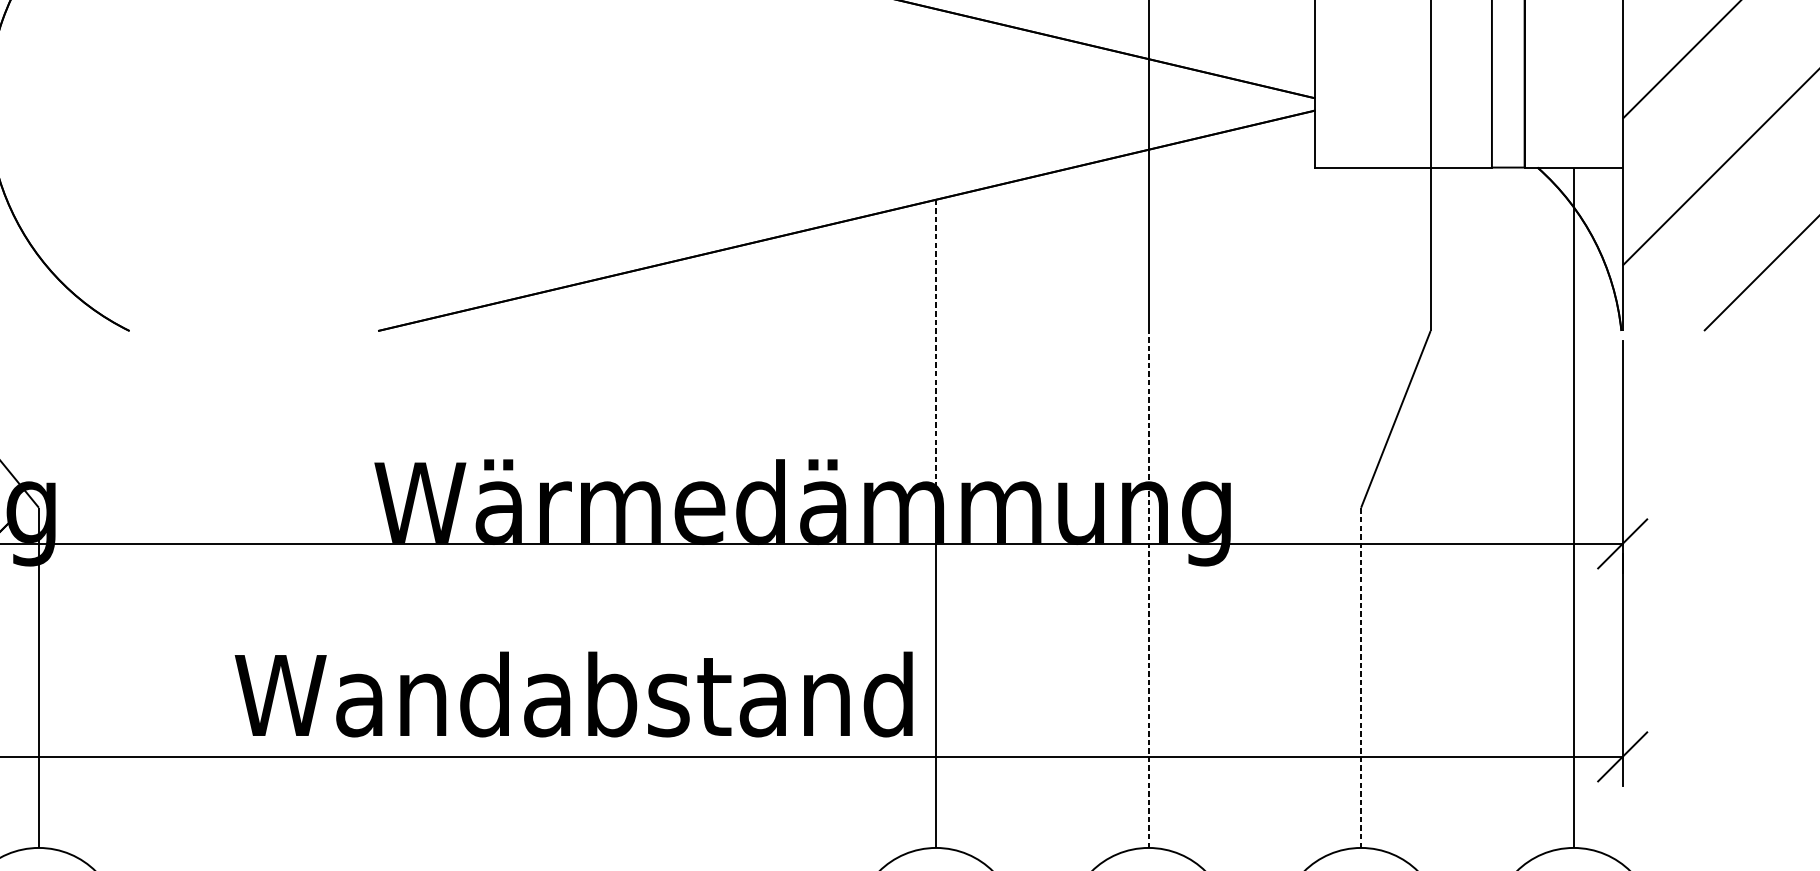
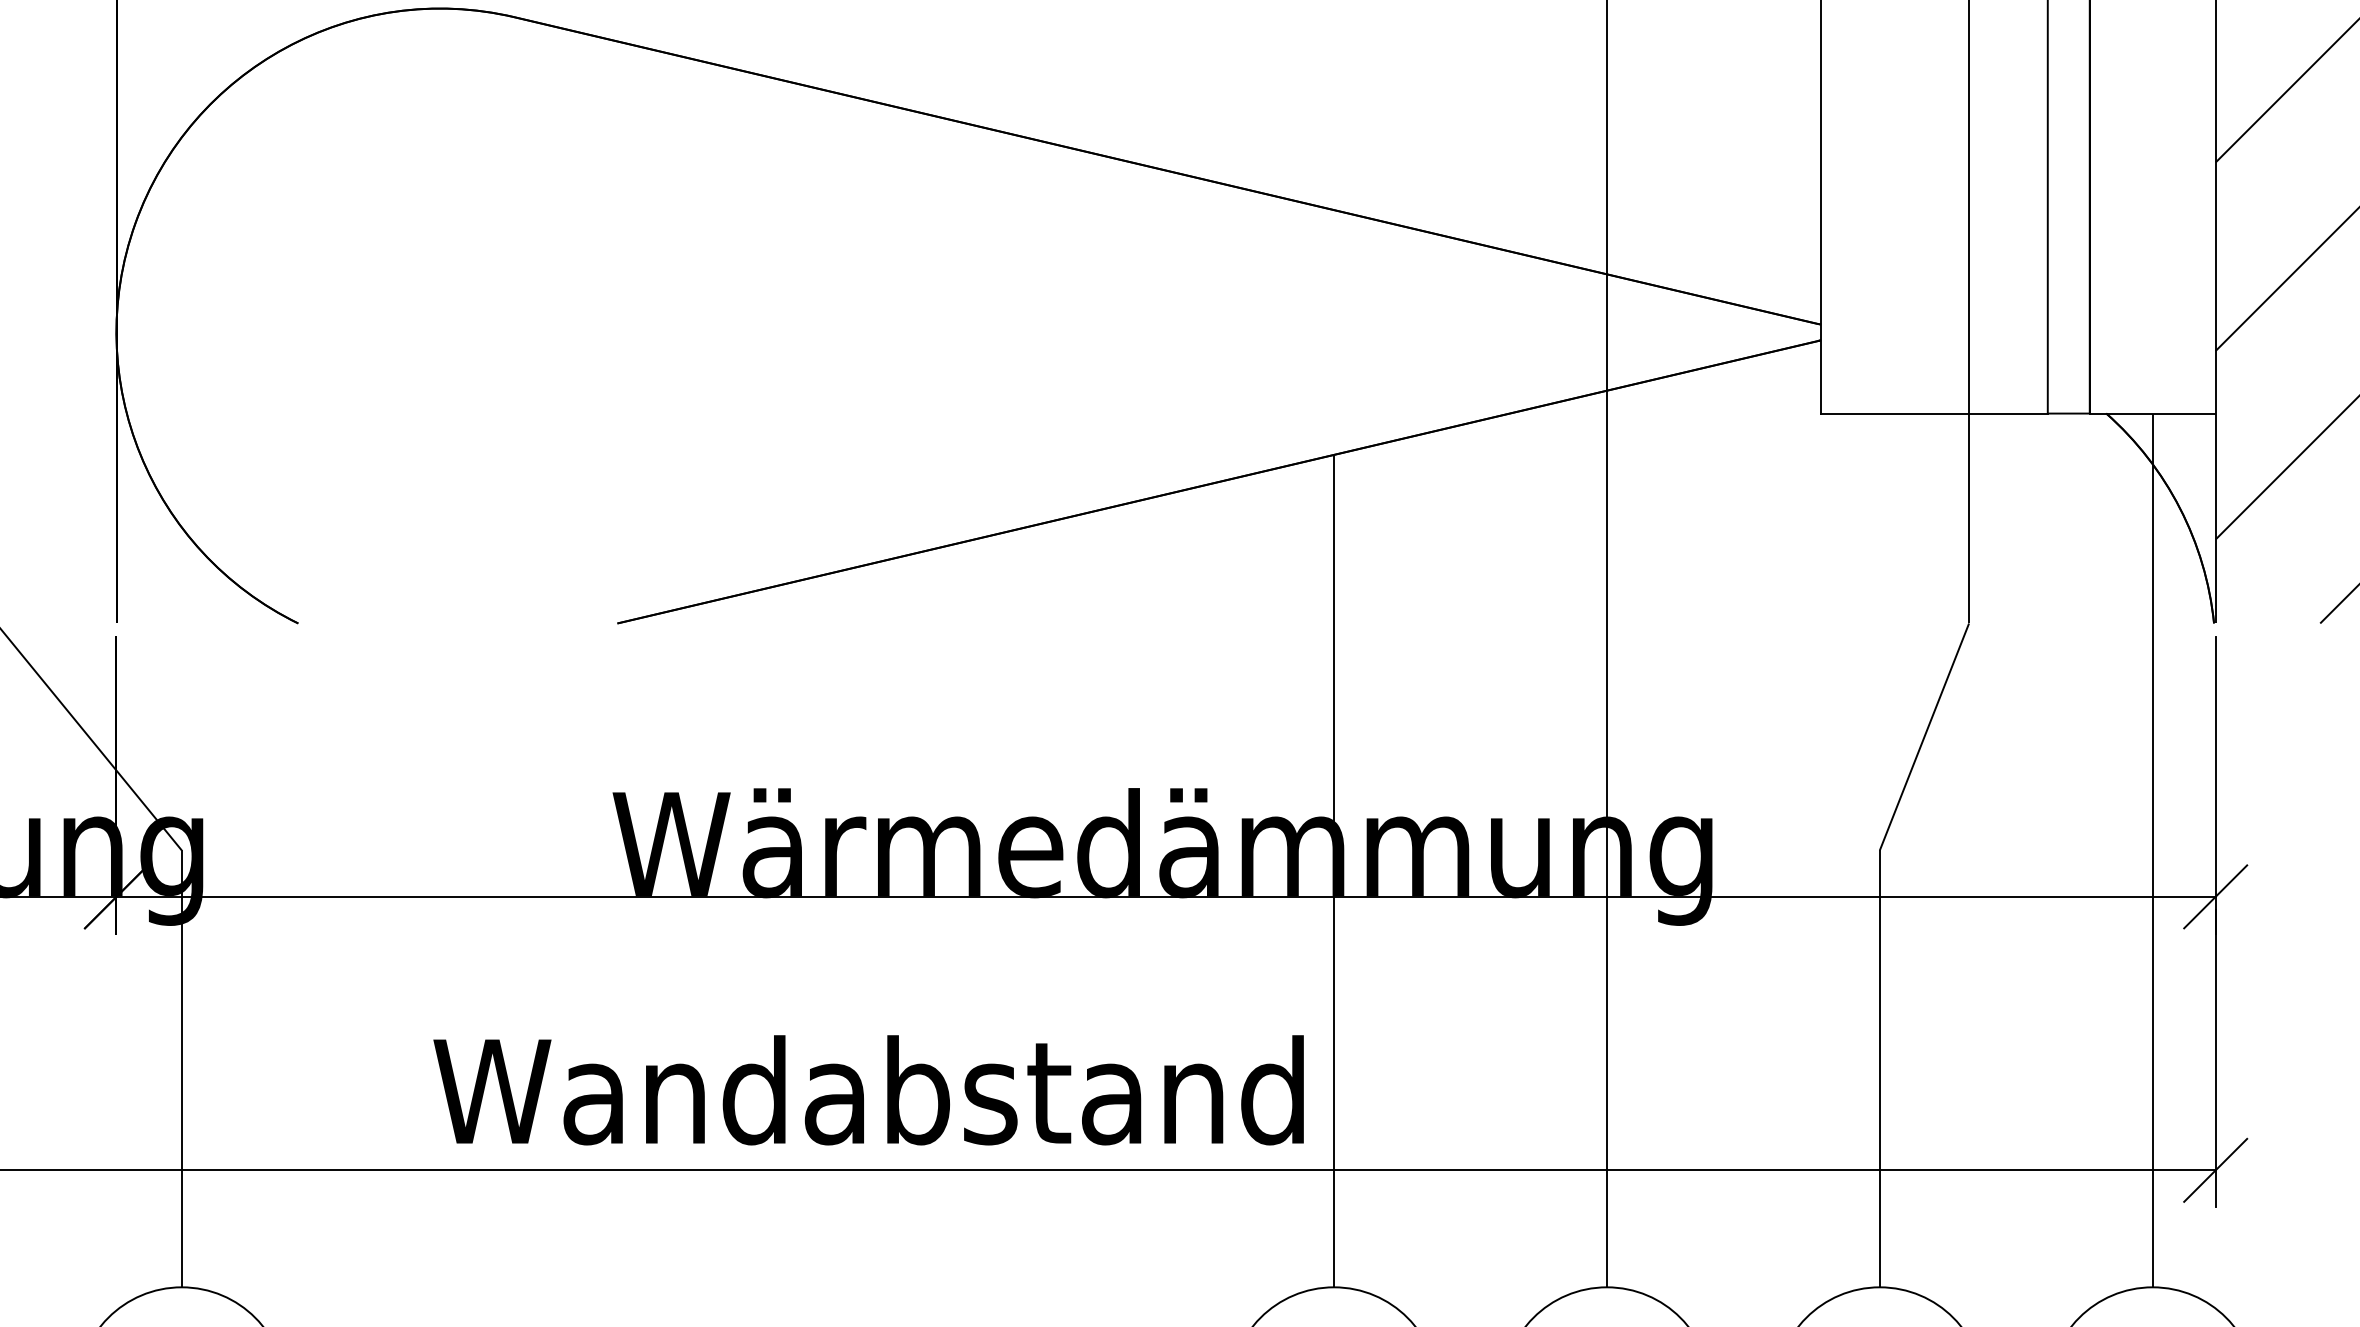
line: (936, 353) -> (1334, 652), dashed -> solid
line: (1148, 589) -> (1606, 955), dashed -> solid
line: (1360, 677) -> (1879, 1068), dashed -> solid

